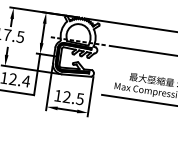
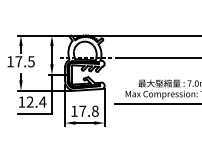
text: (73, 97) -> (88, 110), 12.5 -> 17.8

